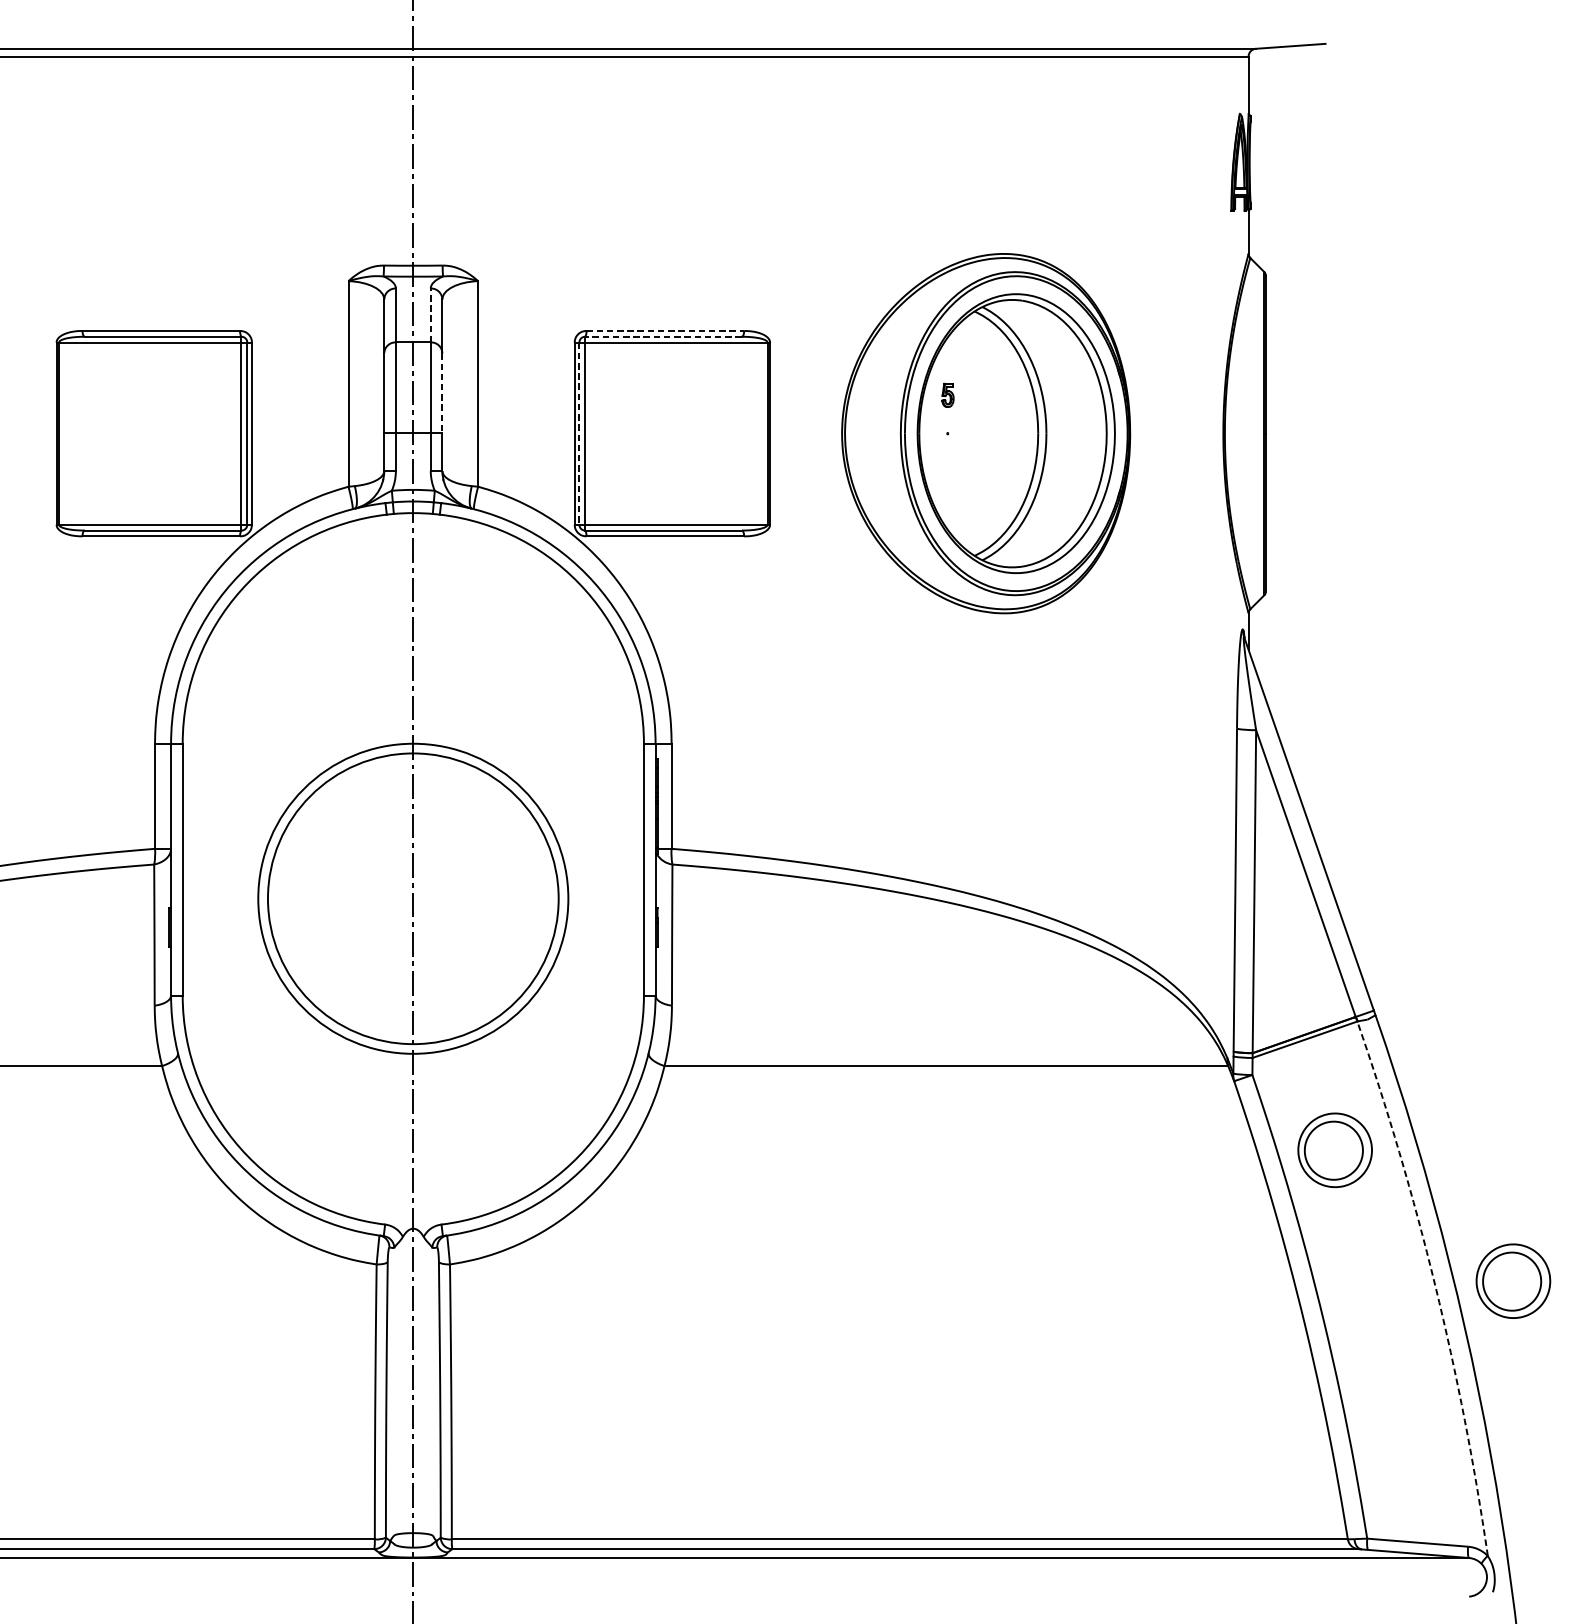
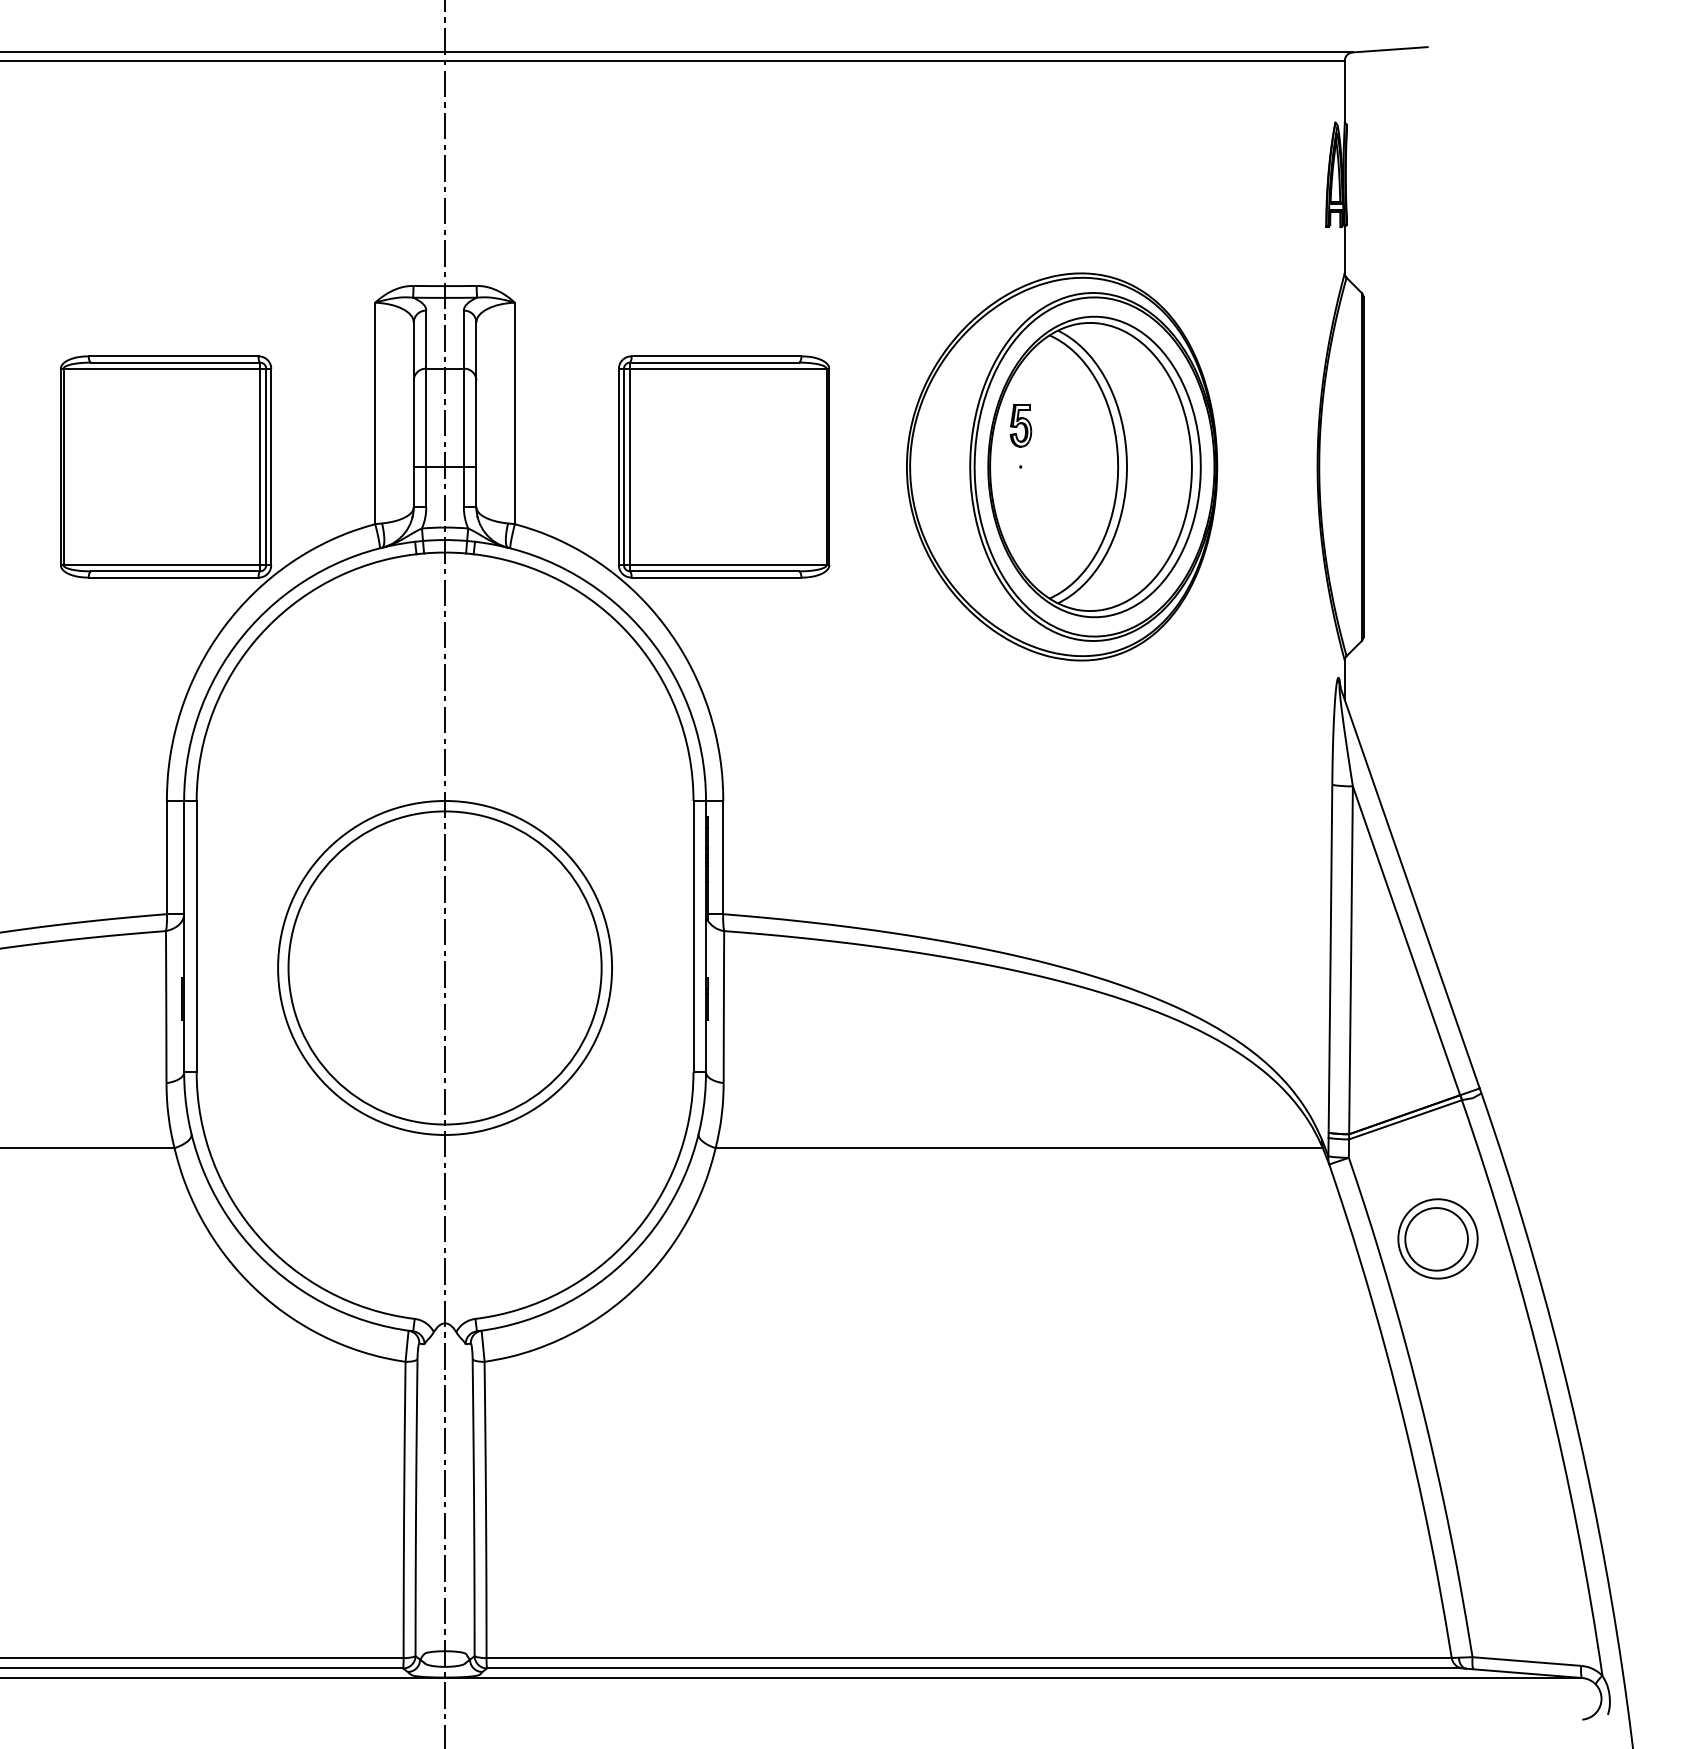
line: (430, 315) -> (463, 339), dashed -> solid
line: (665, 331) -> (716, 356), dashed -> solid
line: (663, 336) -> (714, 362), dashed -> solid
line: (442, 394) -> (476, 424), dashed -> solid
part: (947, 395) -> (1020, 425), size x1.67
line: (578, 434) -> (623, 467), dashed -> solid
part: (1512, 1280) -> (1629, 1379), removed
arc: (1434, 1285) -> (1545, 1384), dashed -> solid

